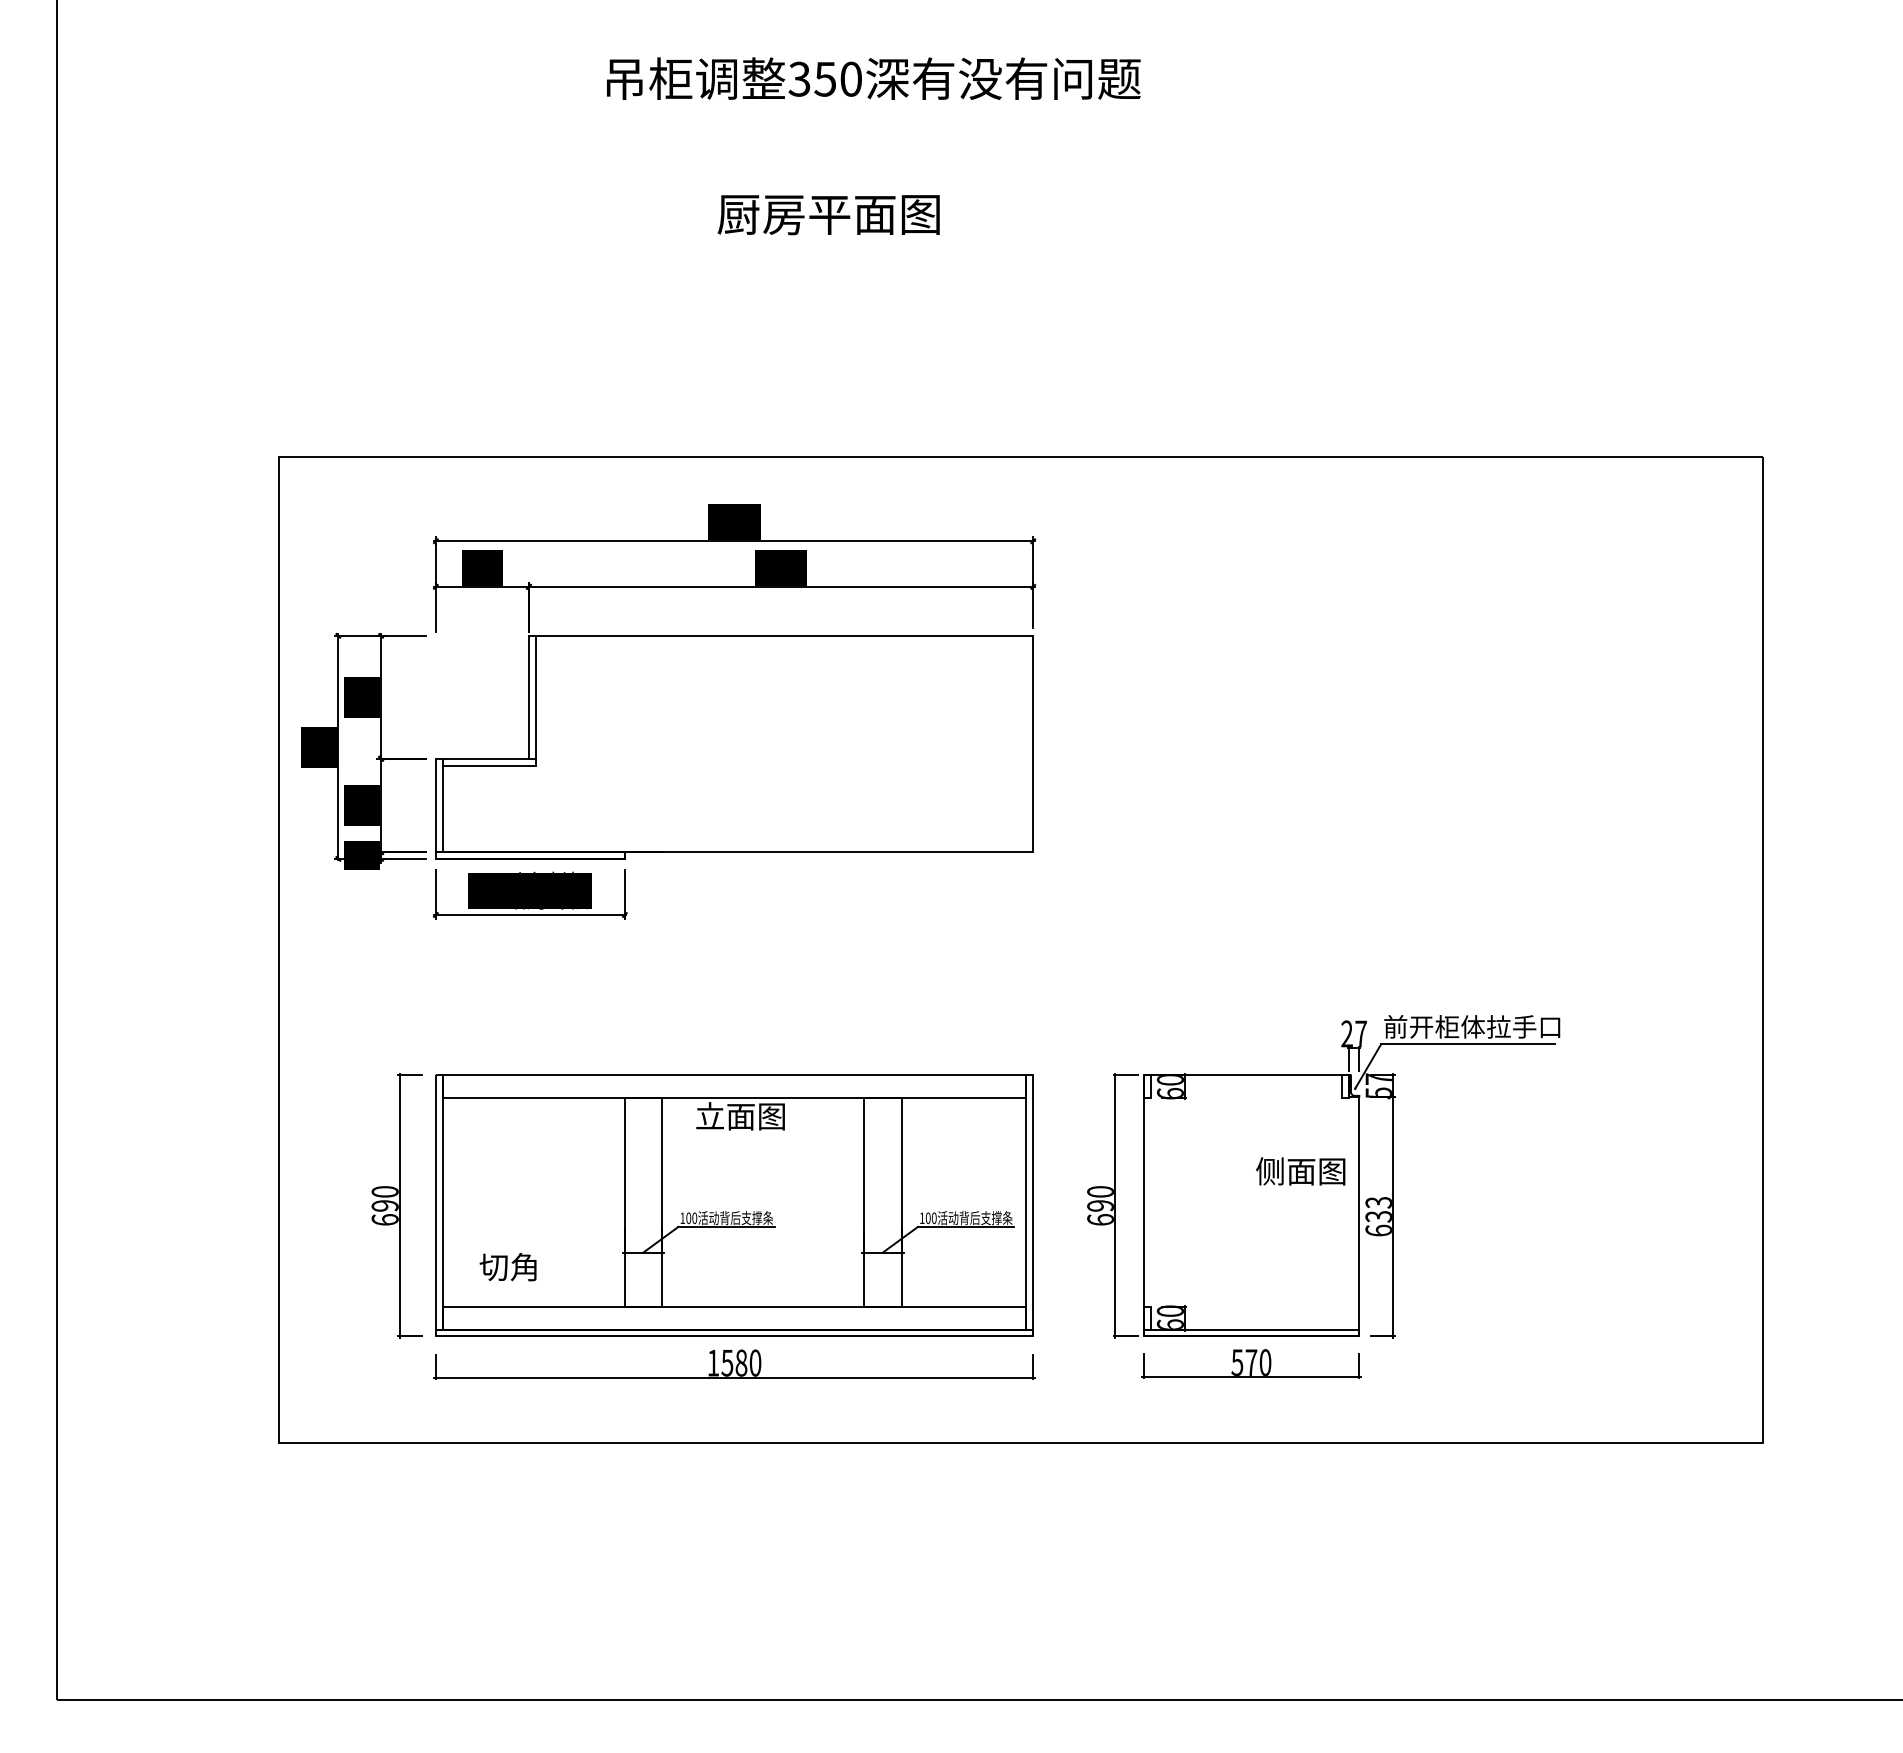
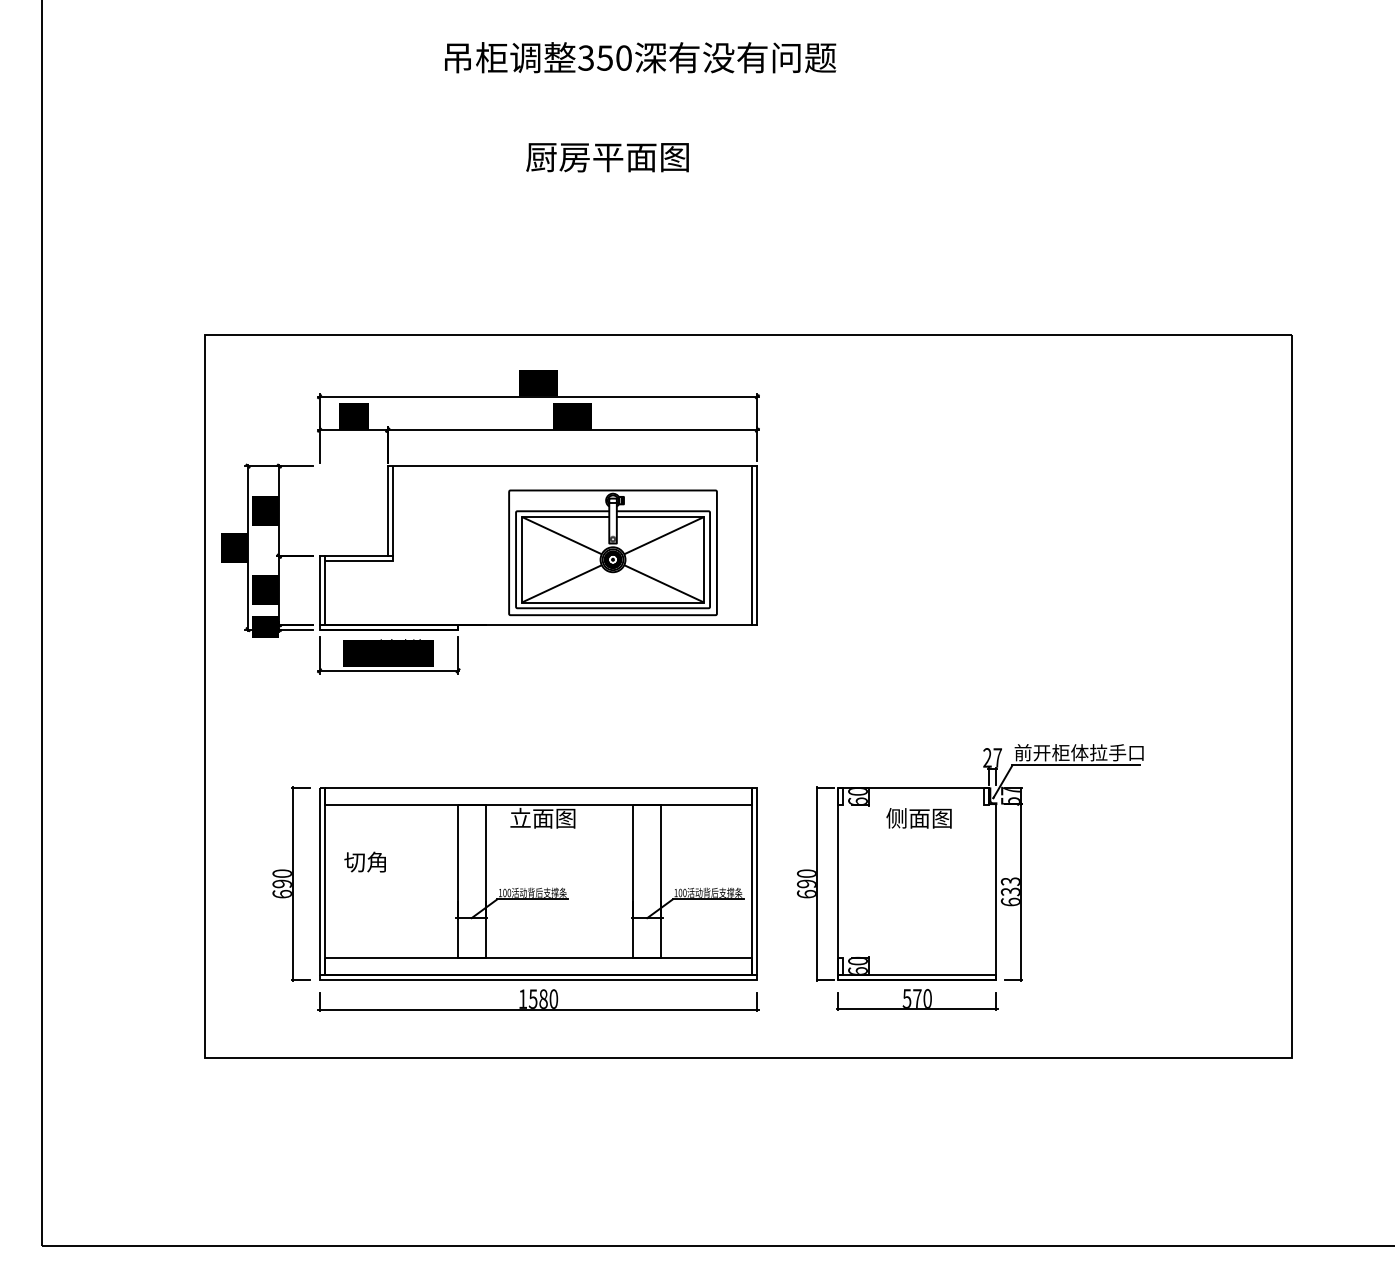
line: (1026, 743) -> (752, 545), added
part: (835, 754) -> (612, 553), added
text: (1300, 1171) -> (918, 818), moved
text: (507, 1266) -> (364, 861), moved

